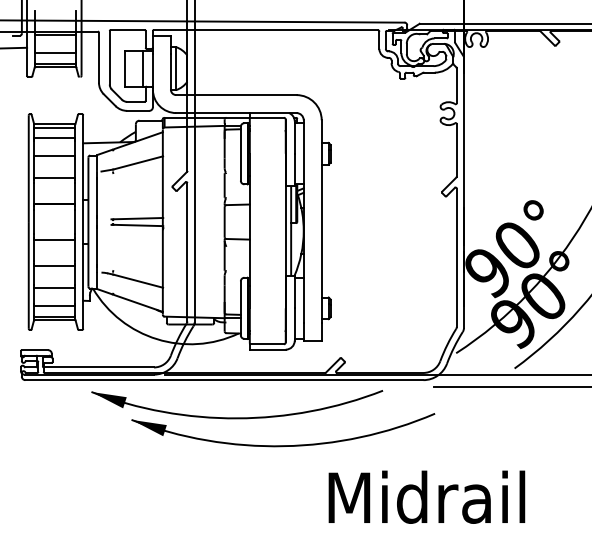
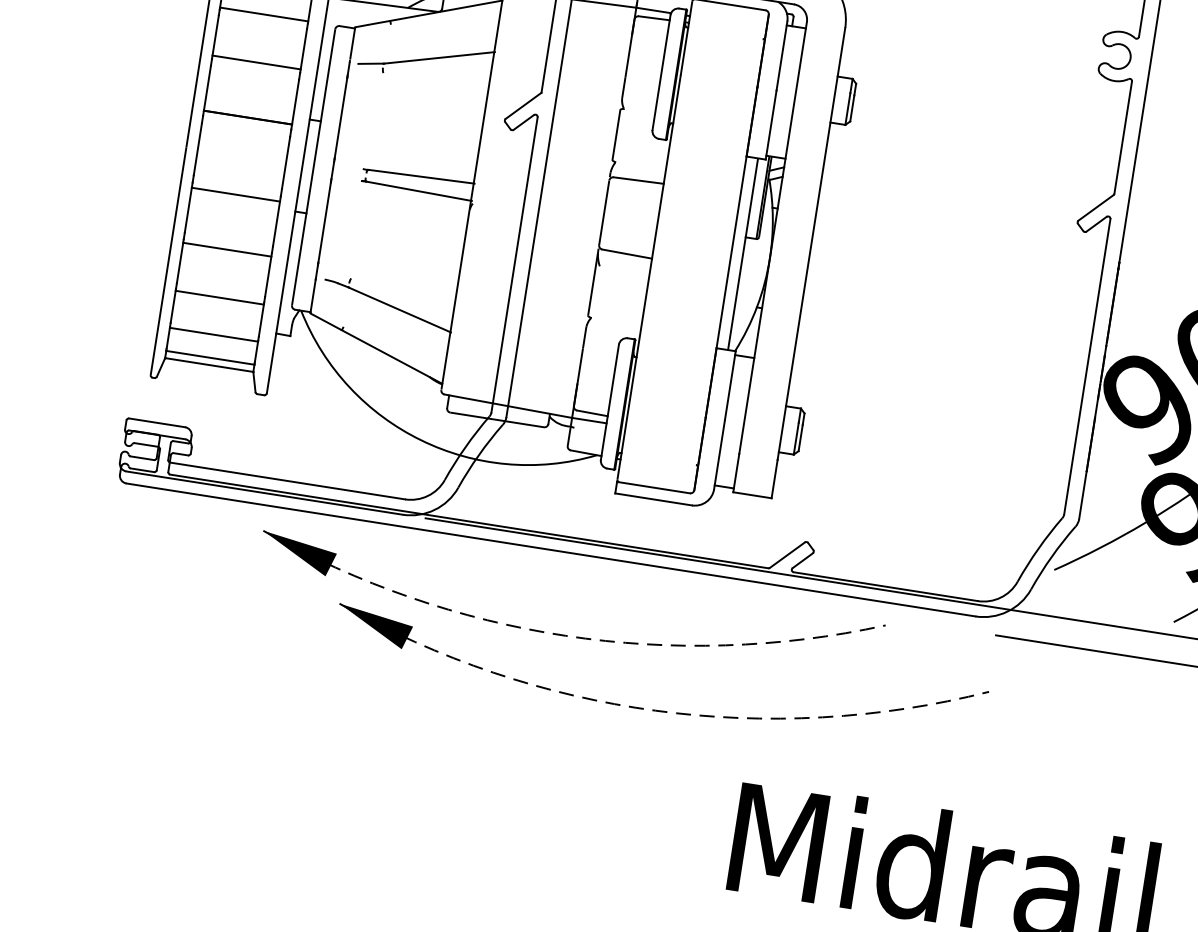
arc: (237, 418) -> (566, 636), solid -> dashed
arc: (283, 446) -> (654, 711), solid -> dashed

